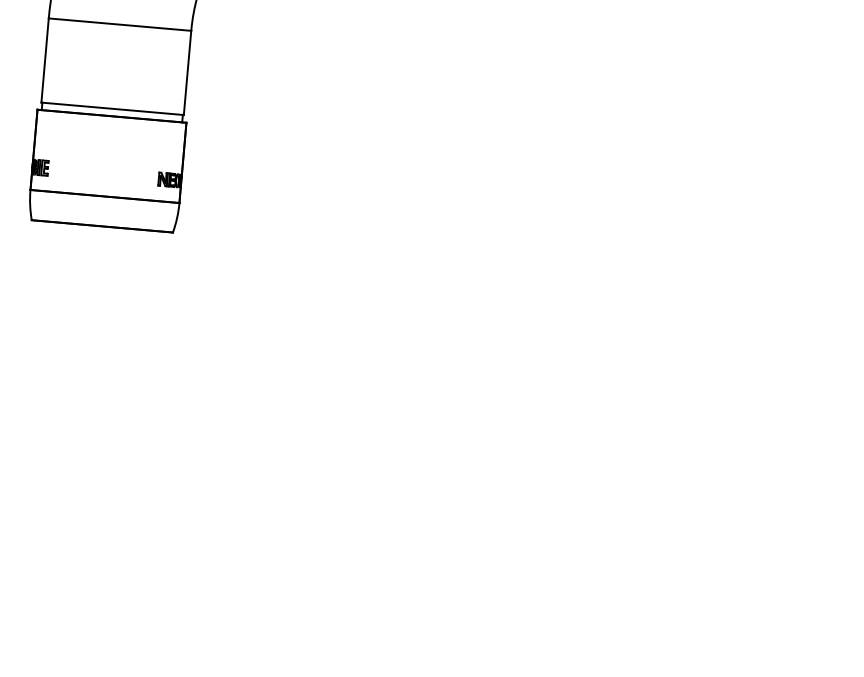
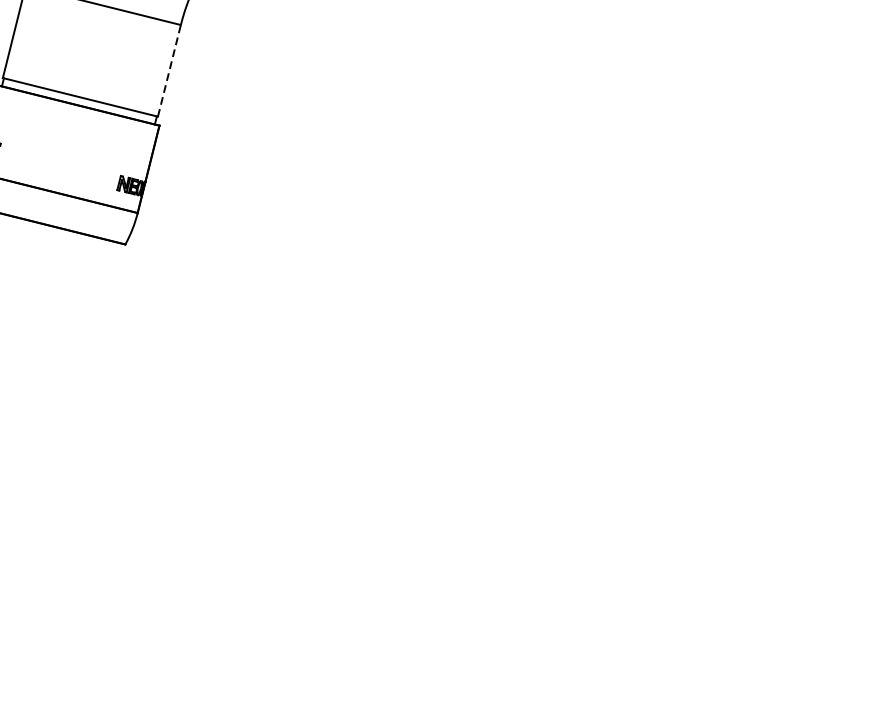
line: (187, 72) -> (169, 70), solid -> dashed

